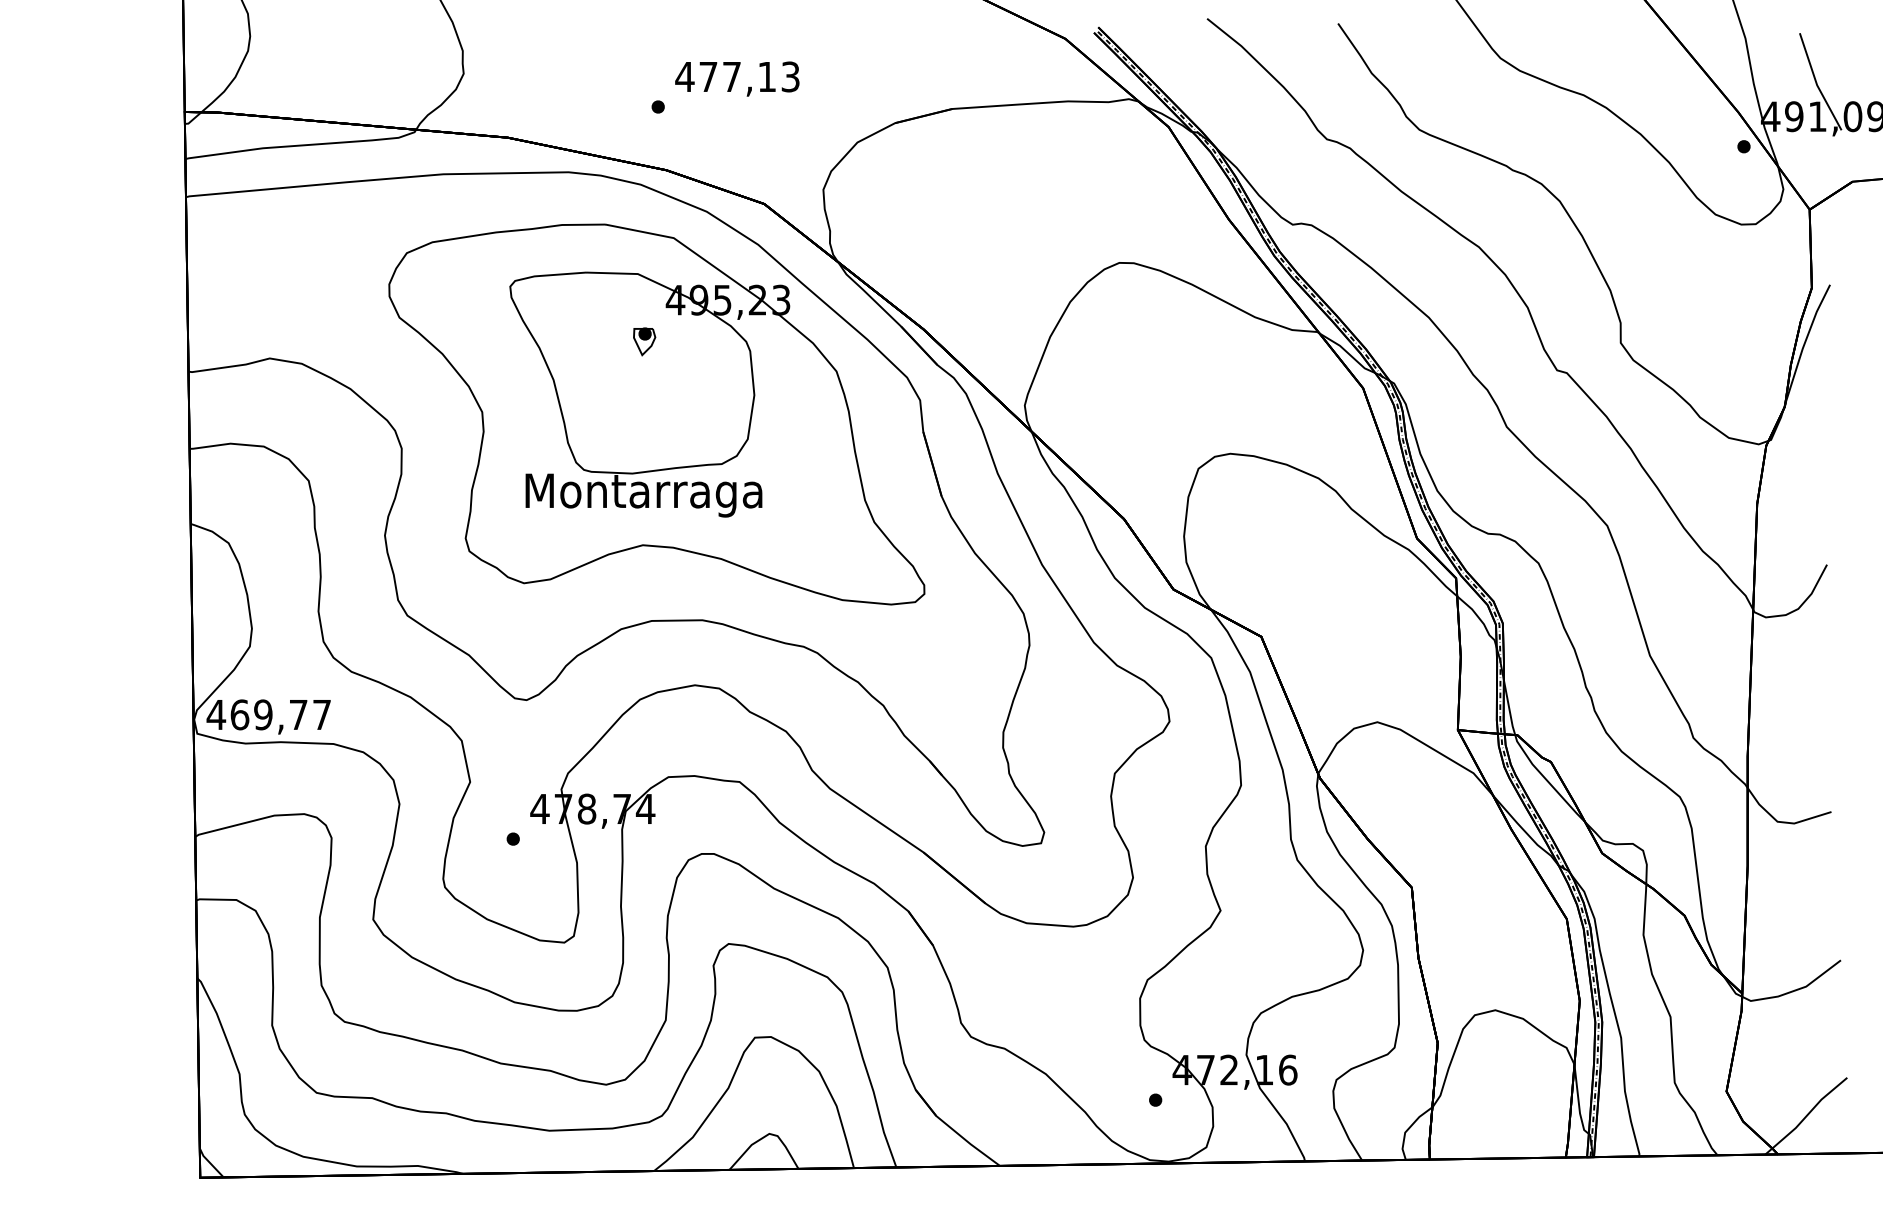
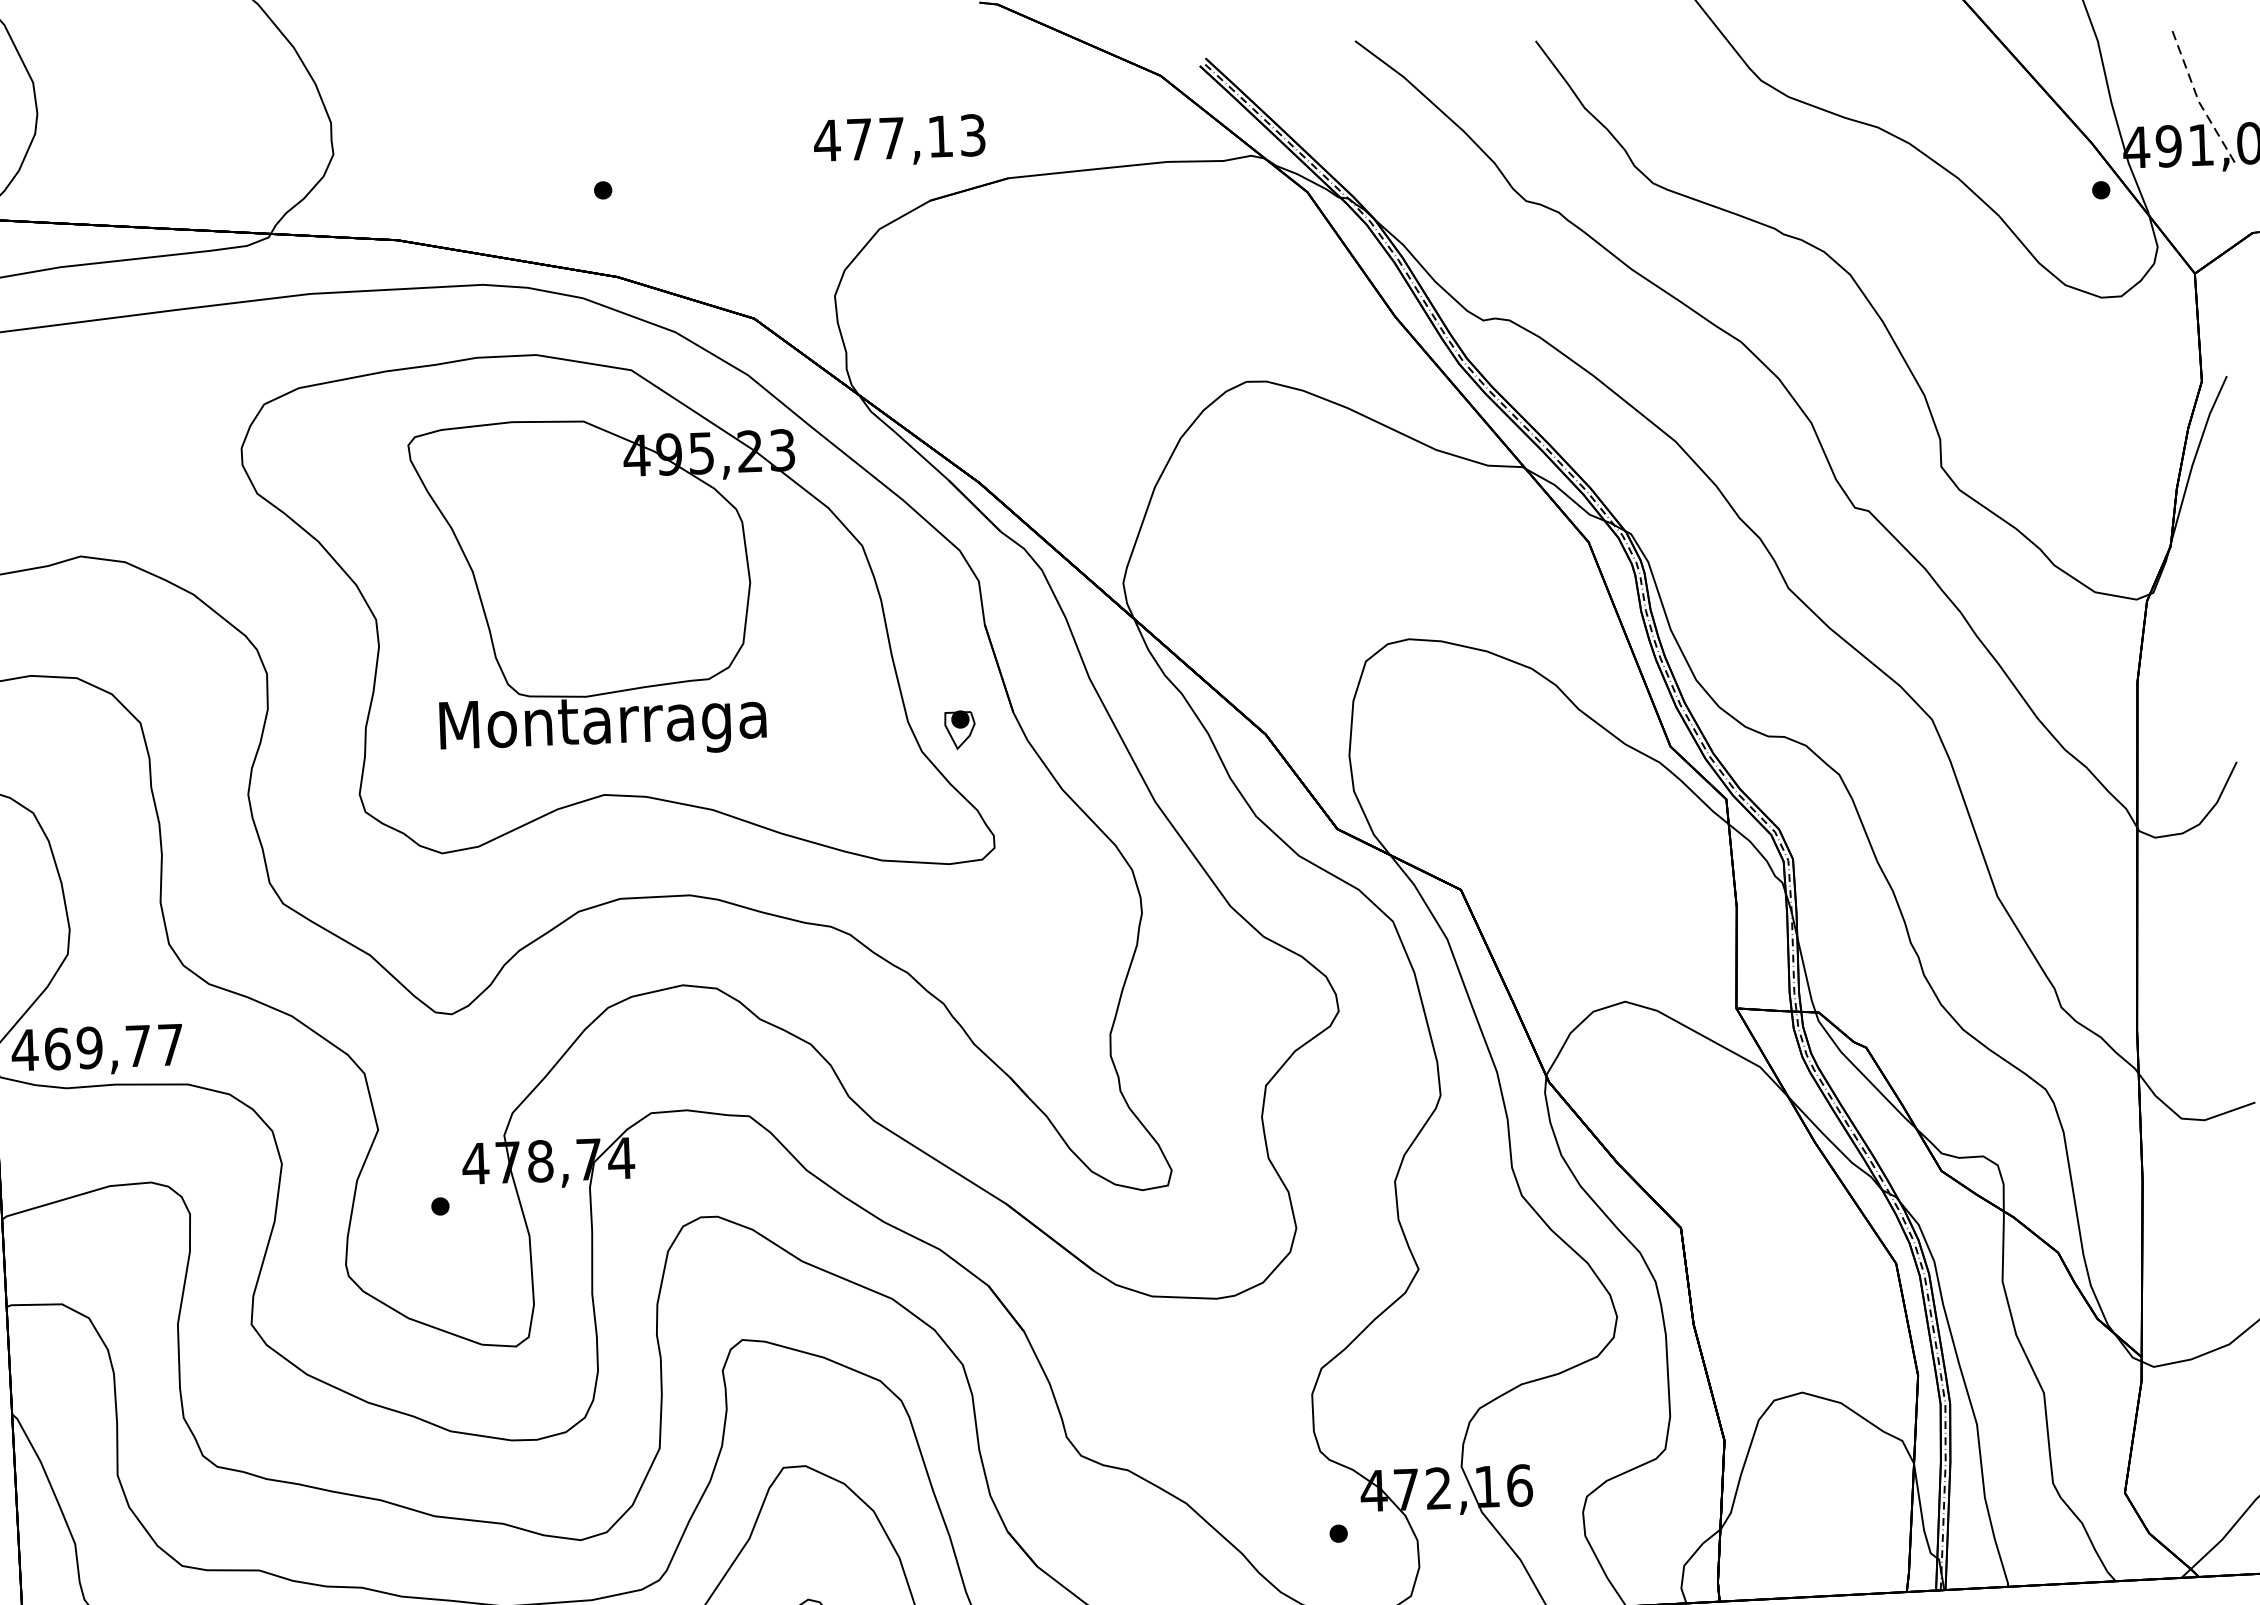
text: (737, 78) -> (899, 140), moved
line: (1816, 84) -> (2197, 100), solid -> dashed
part: (644, 341) -> (959, 729), moved

